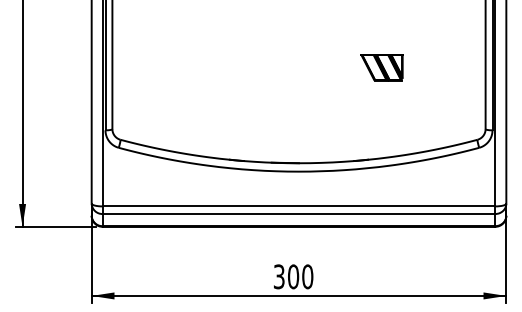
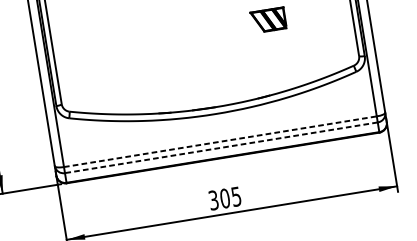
line: (299, 206) -> (220, 141), solid -> dashed
line: (298, 214) -> (221, 148), solid -> dashed
text: (307, 276) -> (236, 196), 300 -> 305

